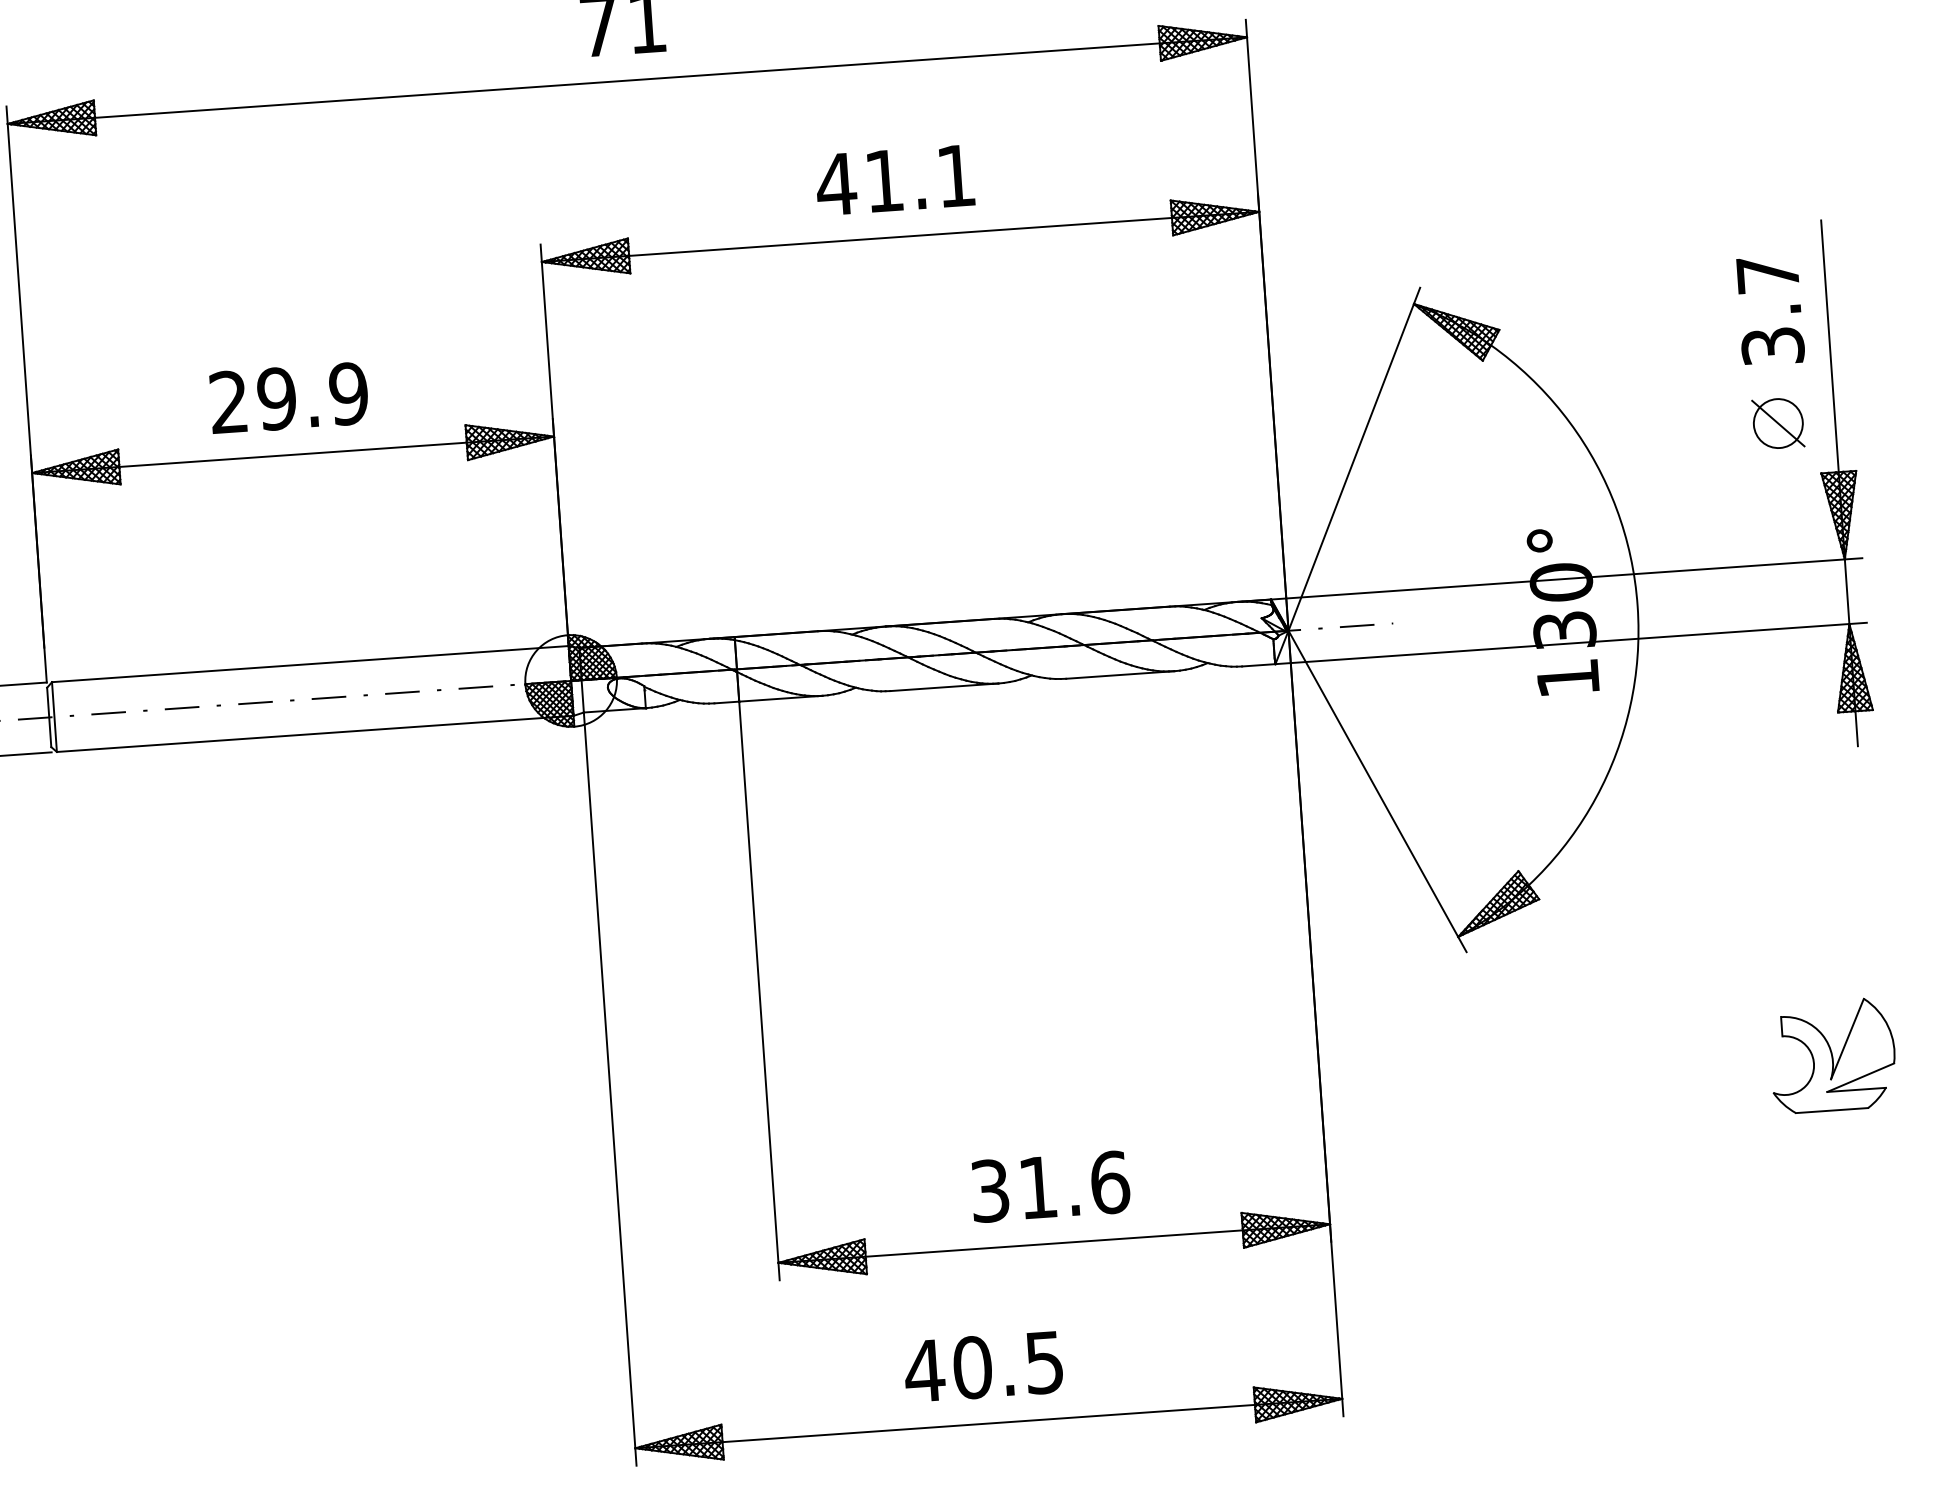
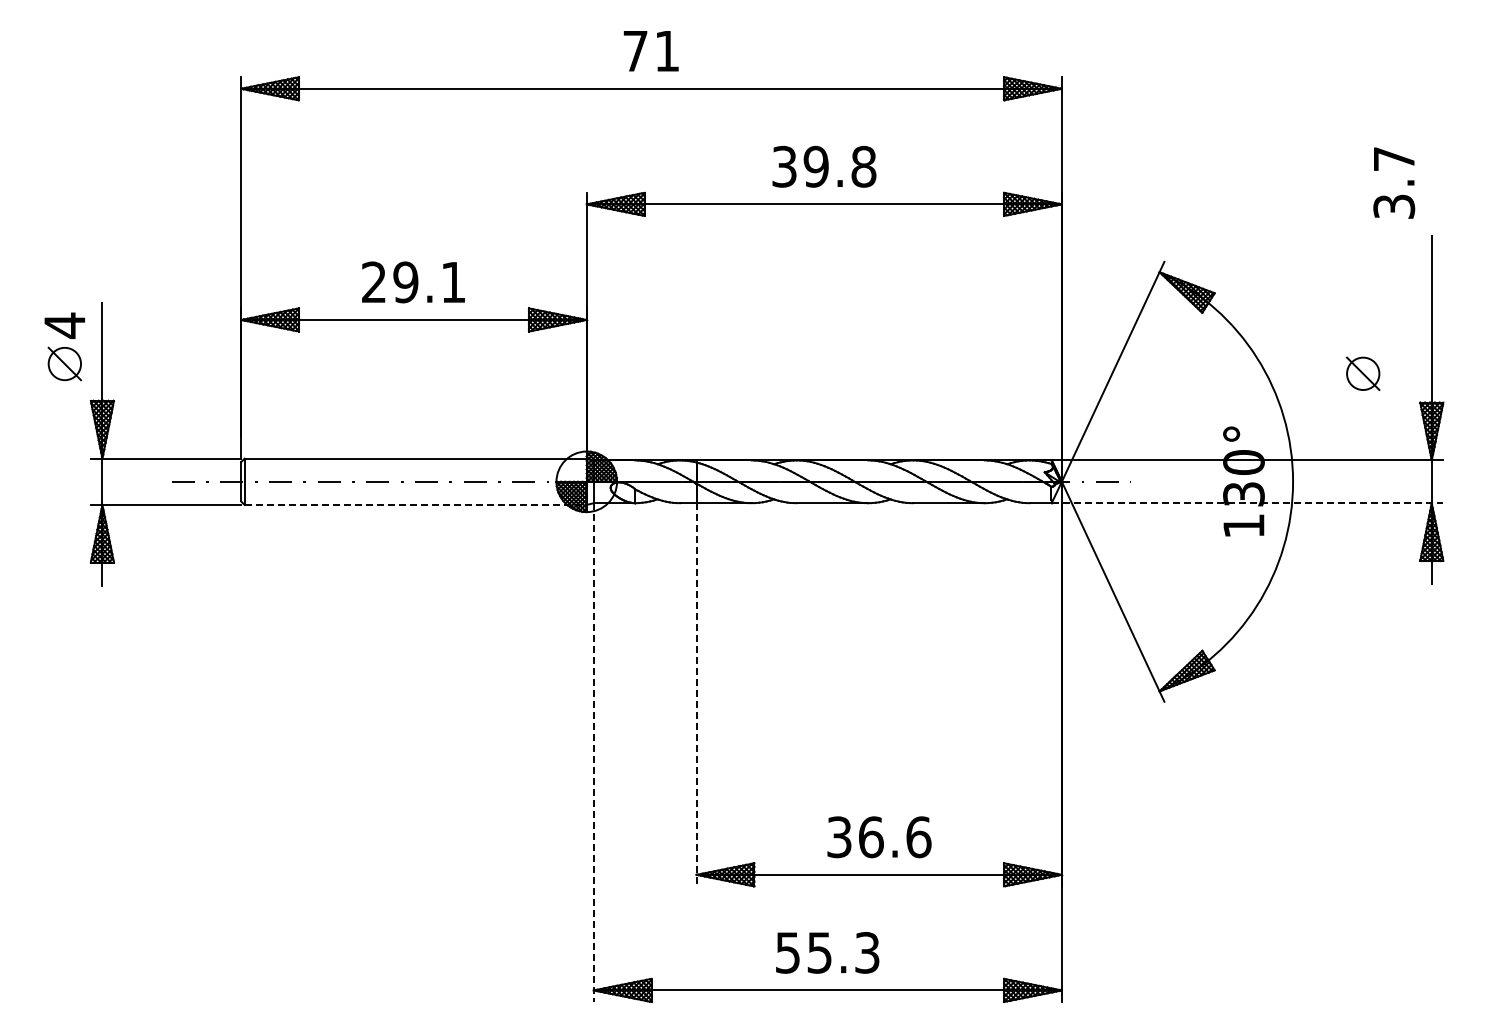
text: (895, 179) -> (823, 166), 41.1 -> 39.8
text: (1770, 309) -> (1394, 182), moved
text: (348, 394) -> (453, 282), 29.9 -> 29.1
part: (1778, 423) -> (1363, 373), moved
line: (1571, 643) -> (1247, 503), solid -> dashed
line: (316, 733) -> (416, 504), solid -> dashed
line: (759, 990) -> (696, 694), solid -> dashed
part: (1832, 1055) -> (1400, 786), removed
line: (609, 1090) -> (593, 753), solid -> dashed
text: (1038, 1187) -> (871, 837), 31.6 -> 36.6
text: (982, 1366) -> (826, 952), 40.5 -> 55.3

